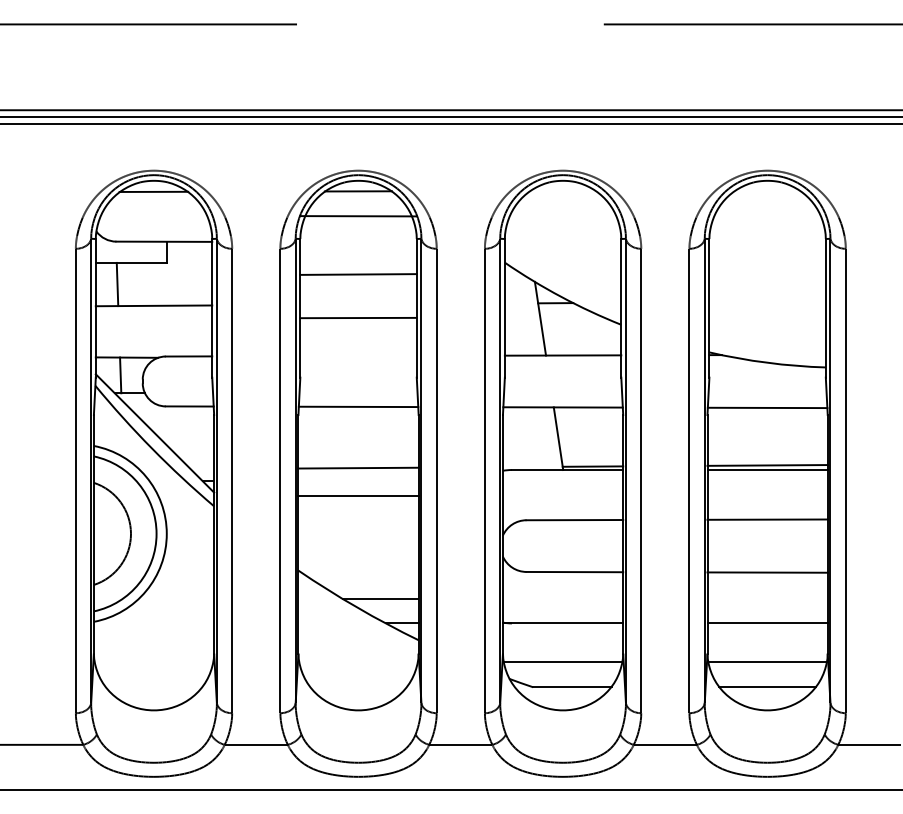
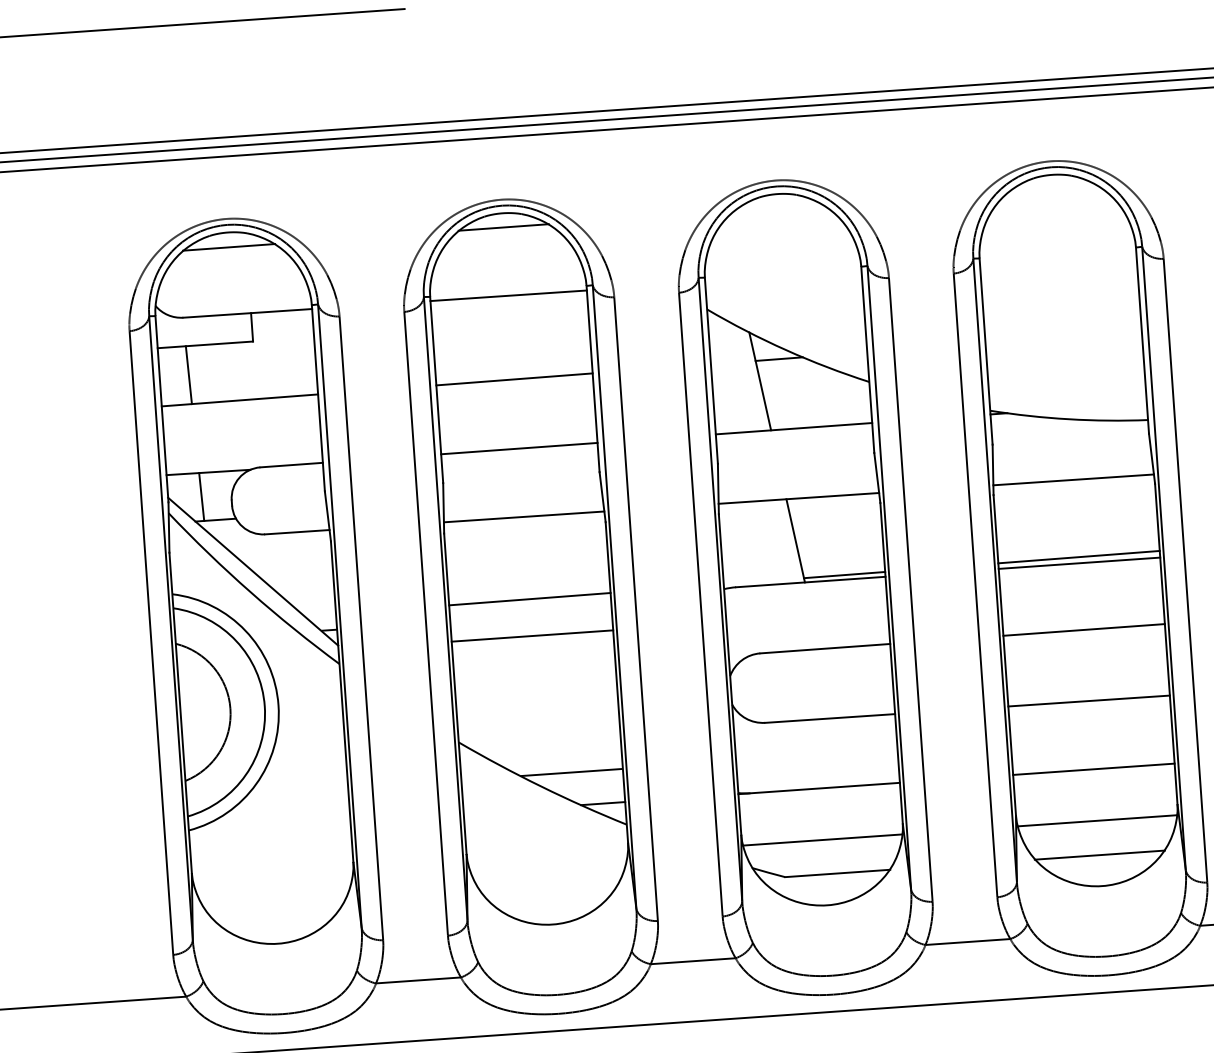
line: (358, 216) -> (508, 296), moved
line: (358, 274) -> (514, 379), moved
line: (358, 317) -> (519, 447), moved

